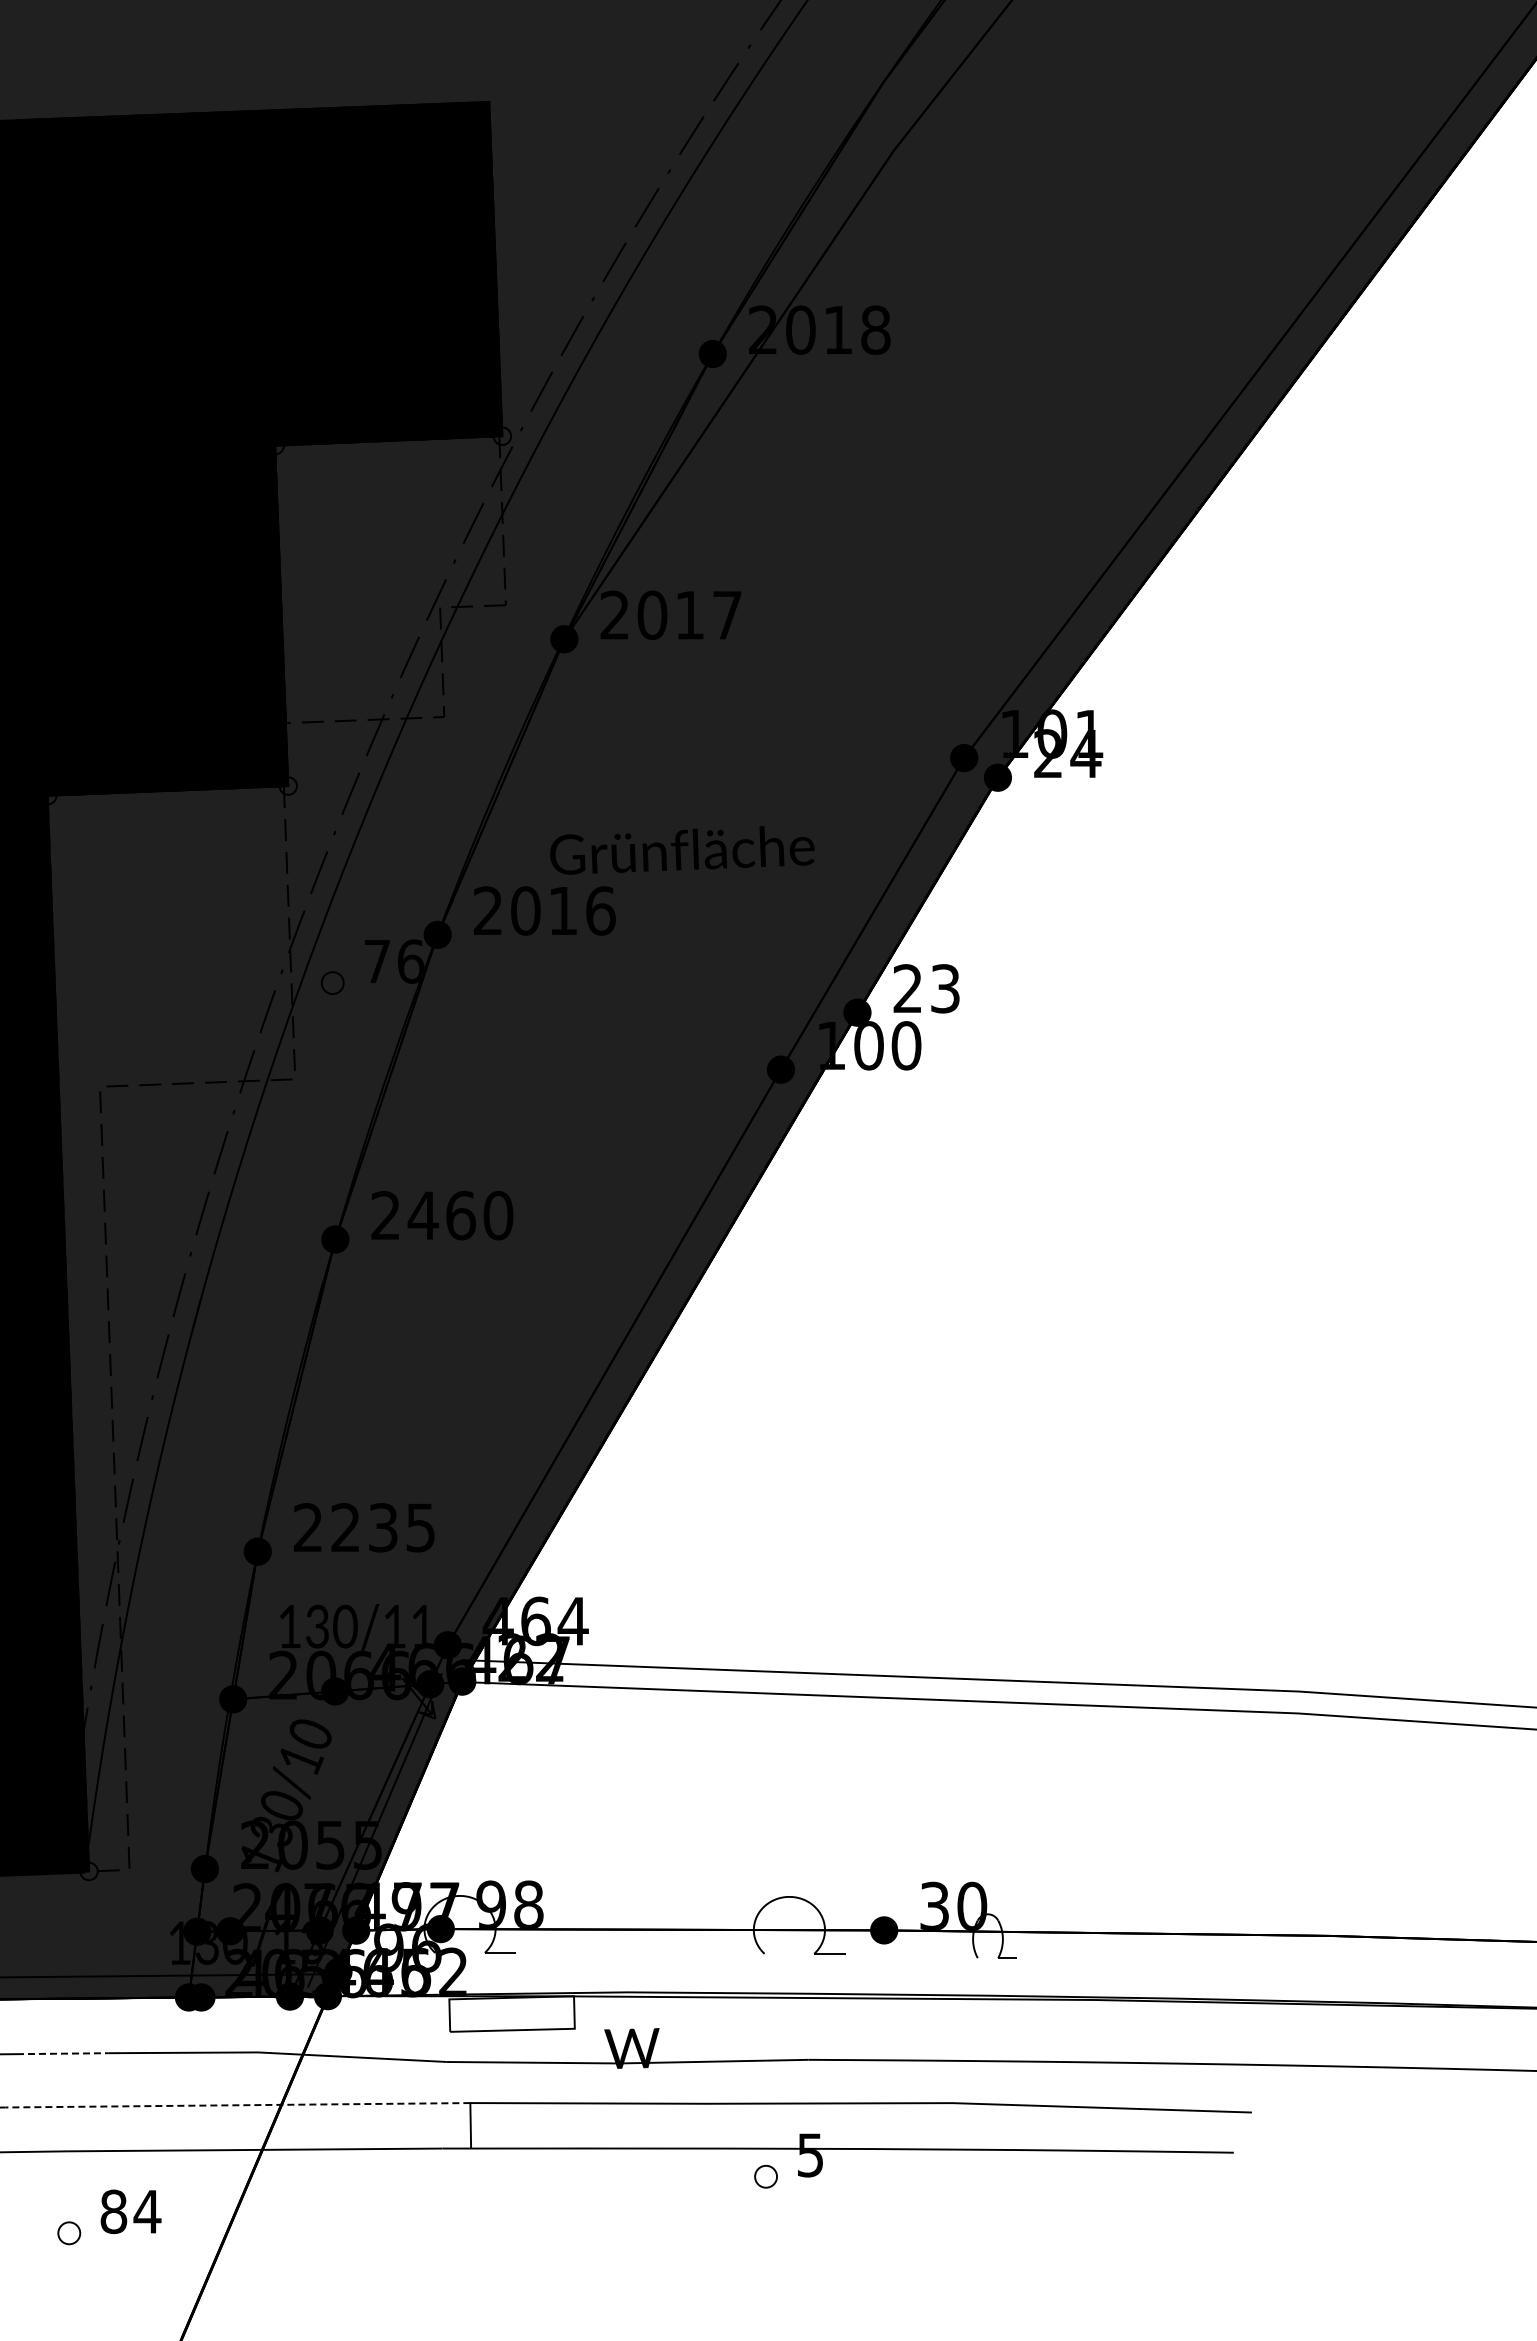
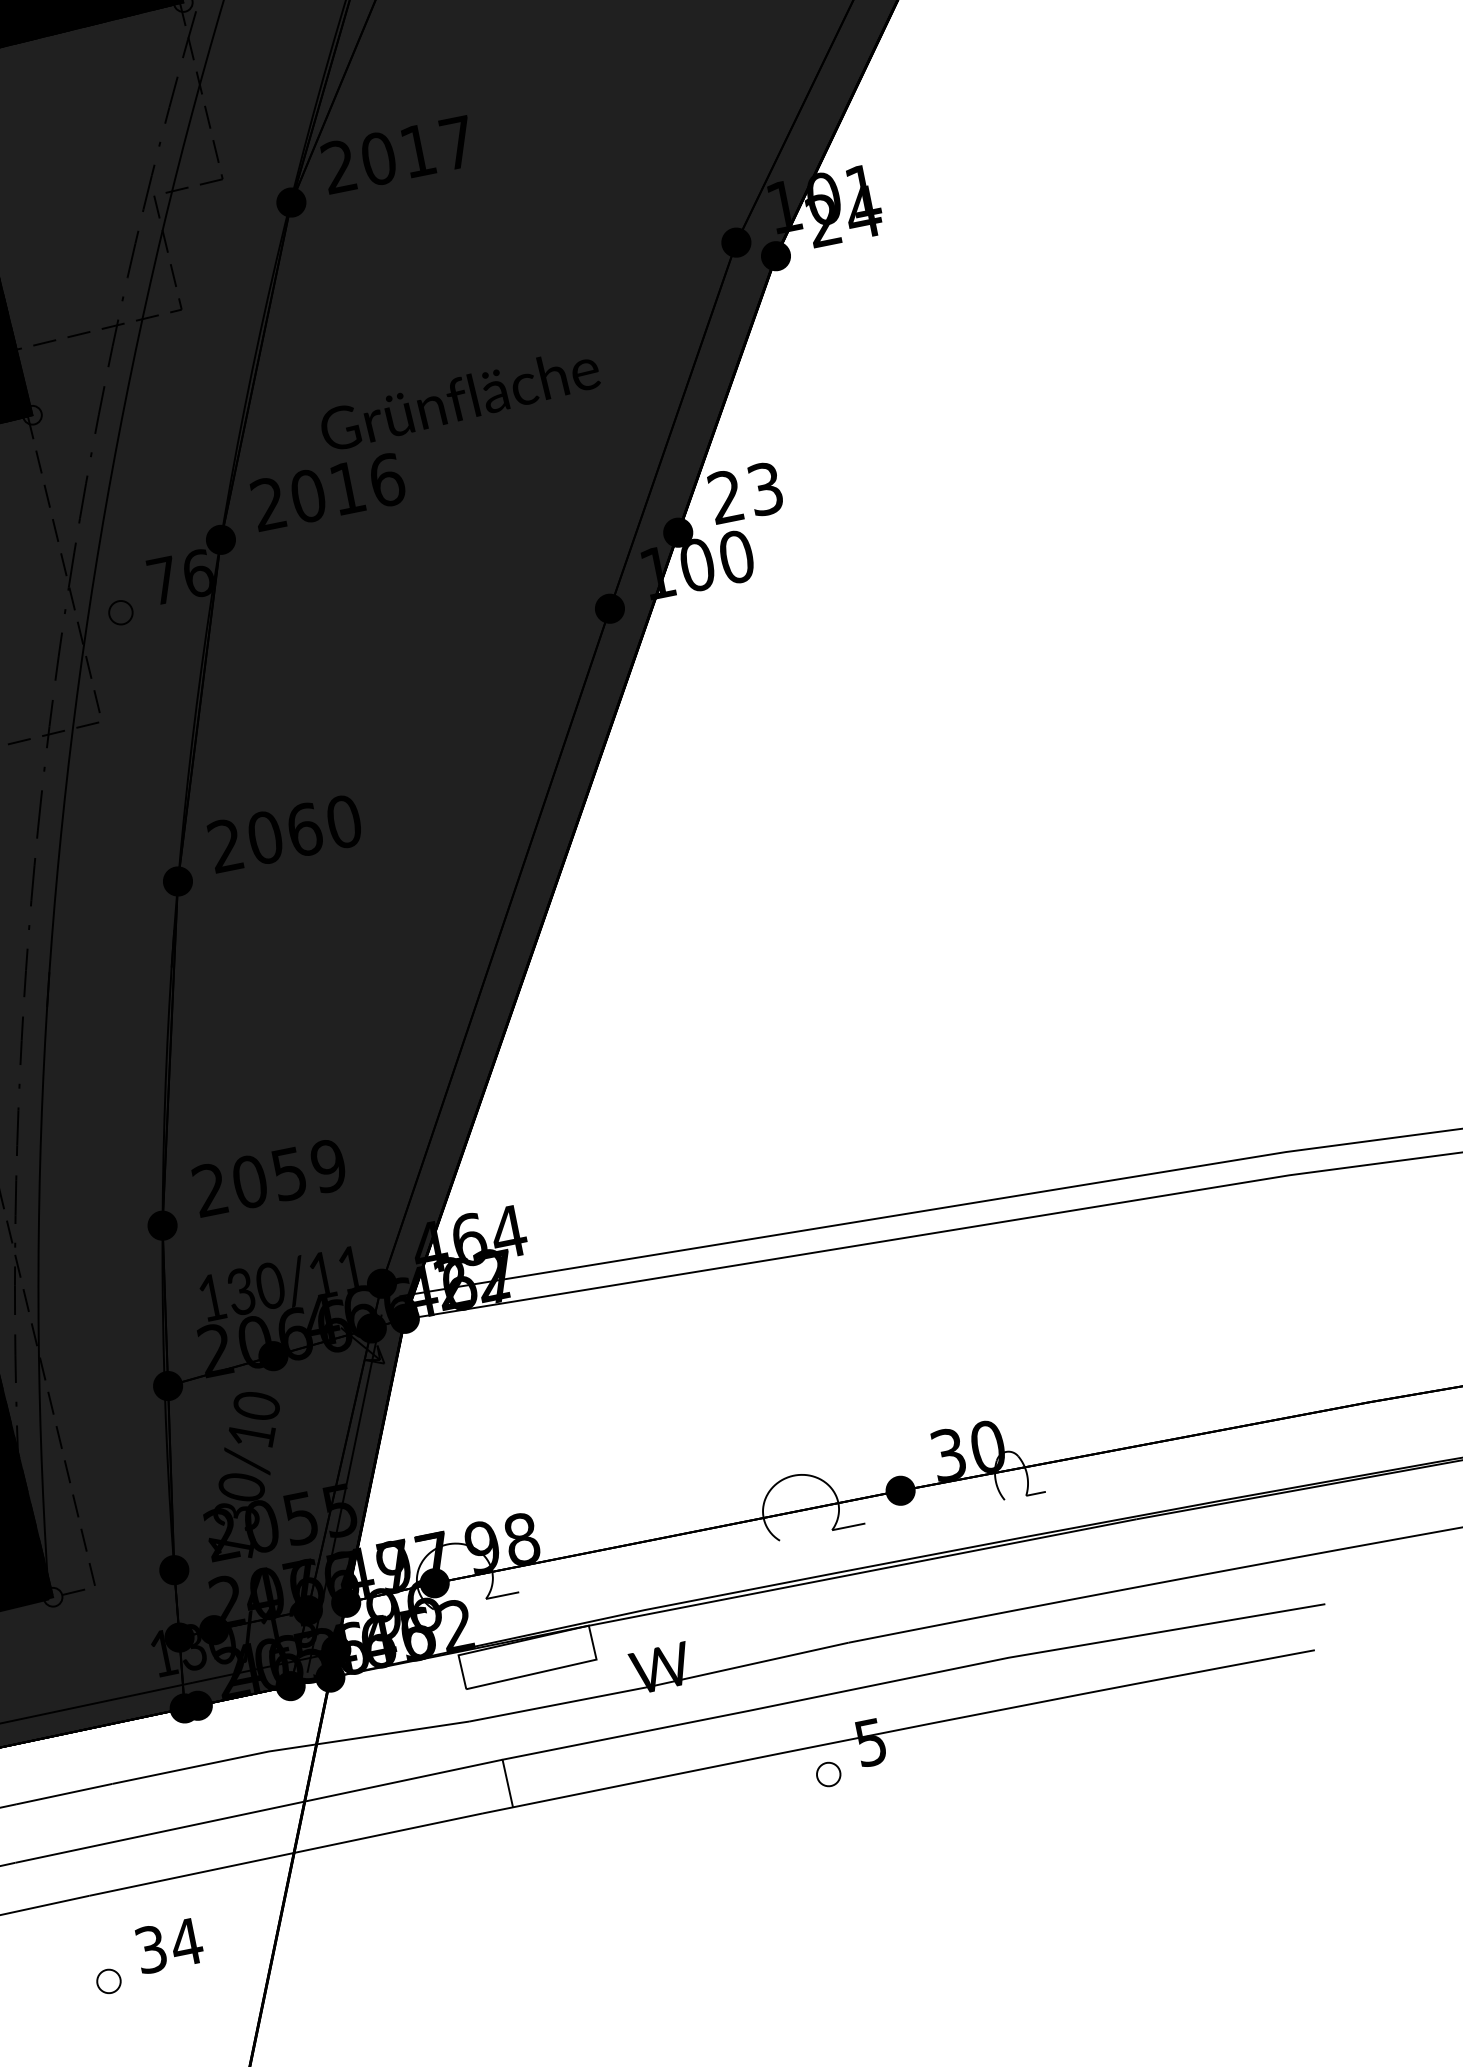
text: (423, 1215) -> (265, 837), 2460 -> 2060
text: (382, 1526) -> (288, 1172), 2235 -> 2059
line: (62, 2053) -> (63, 1794), dashed -> solid
line: (237, 2105) -> (258, 1811), dashed -> solid
text: (113, 2211) -> (150, 1949), 84 -> 34

